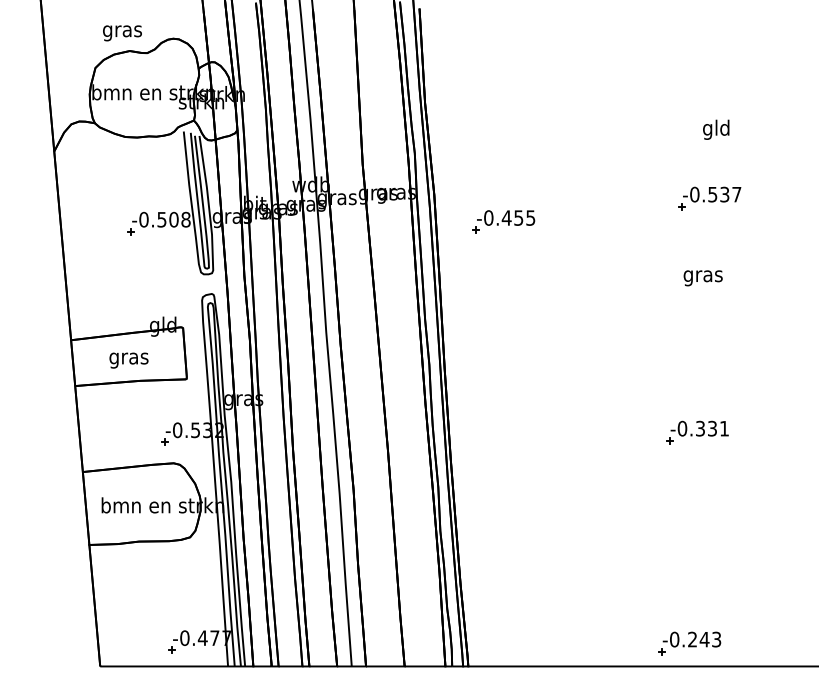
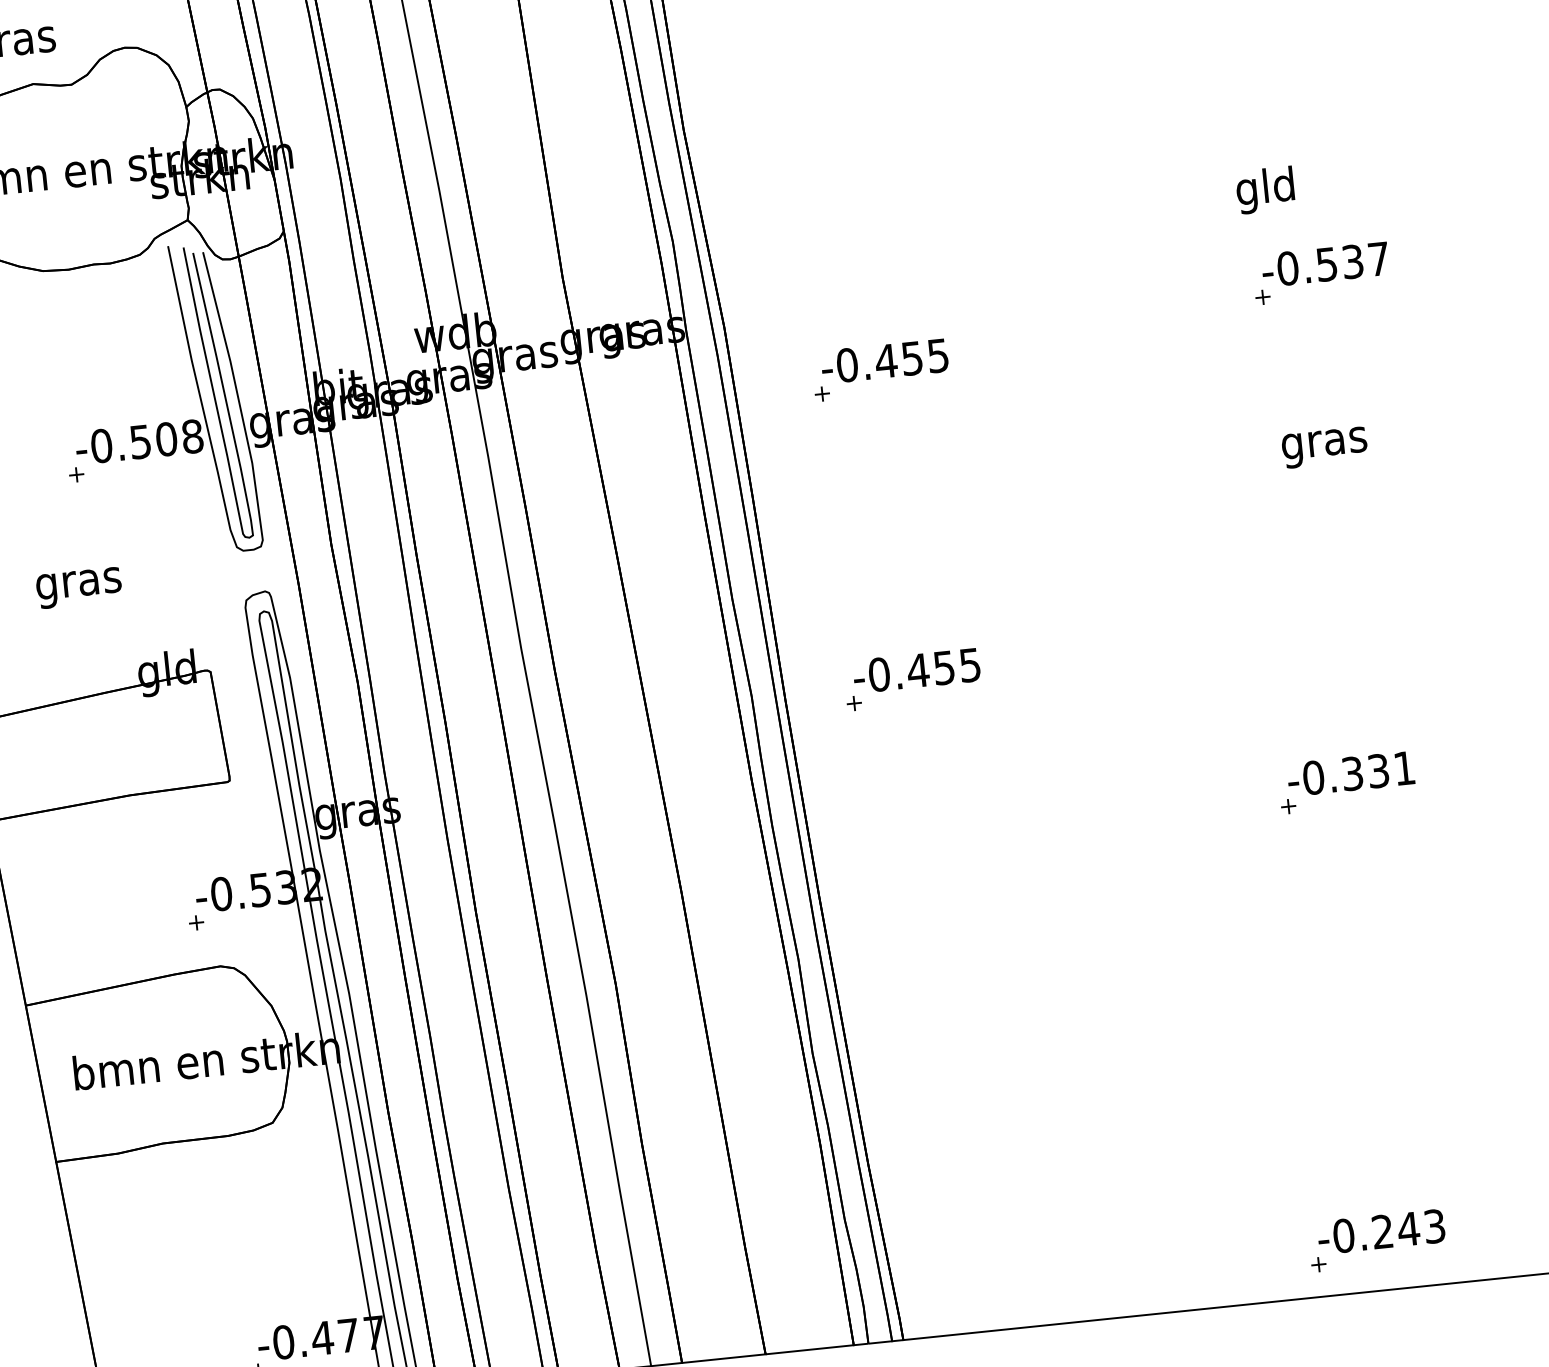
text: (716, 129) -> (1266, 189), moved
text: (128, 360) -> (78, 587), moved
part: (503, 364) -> (911, 678), added

